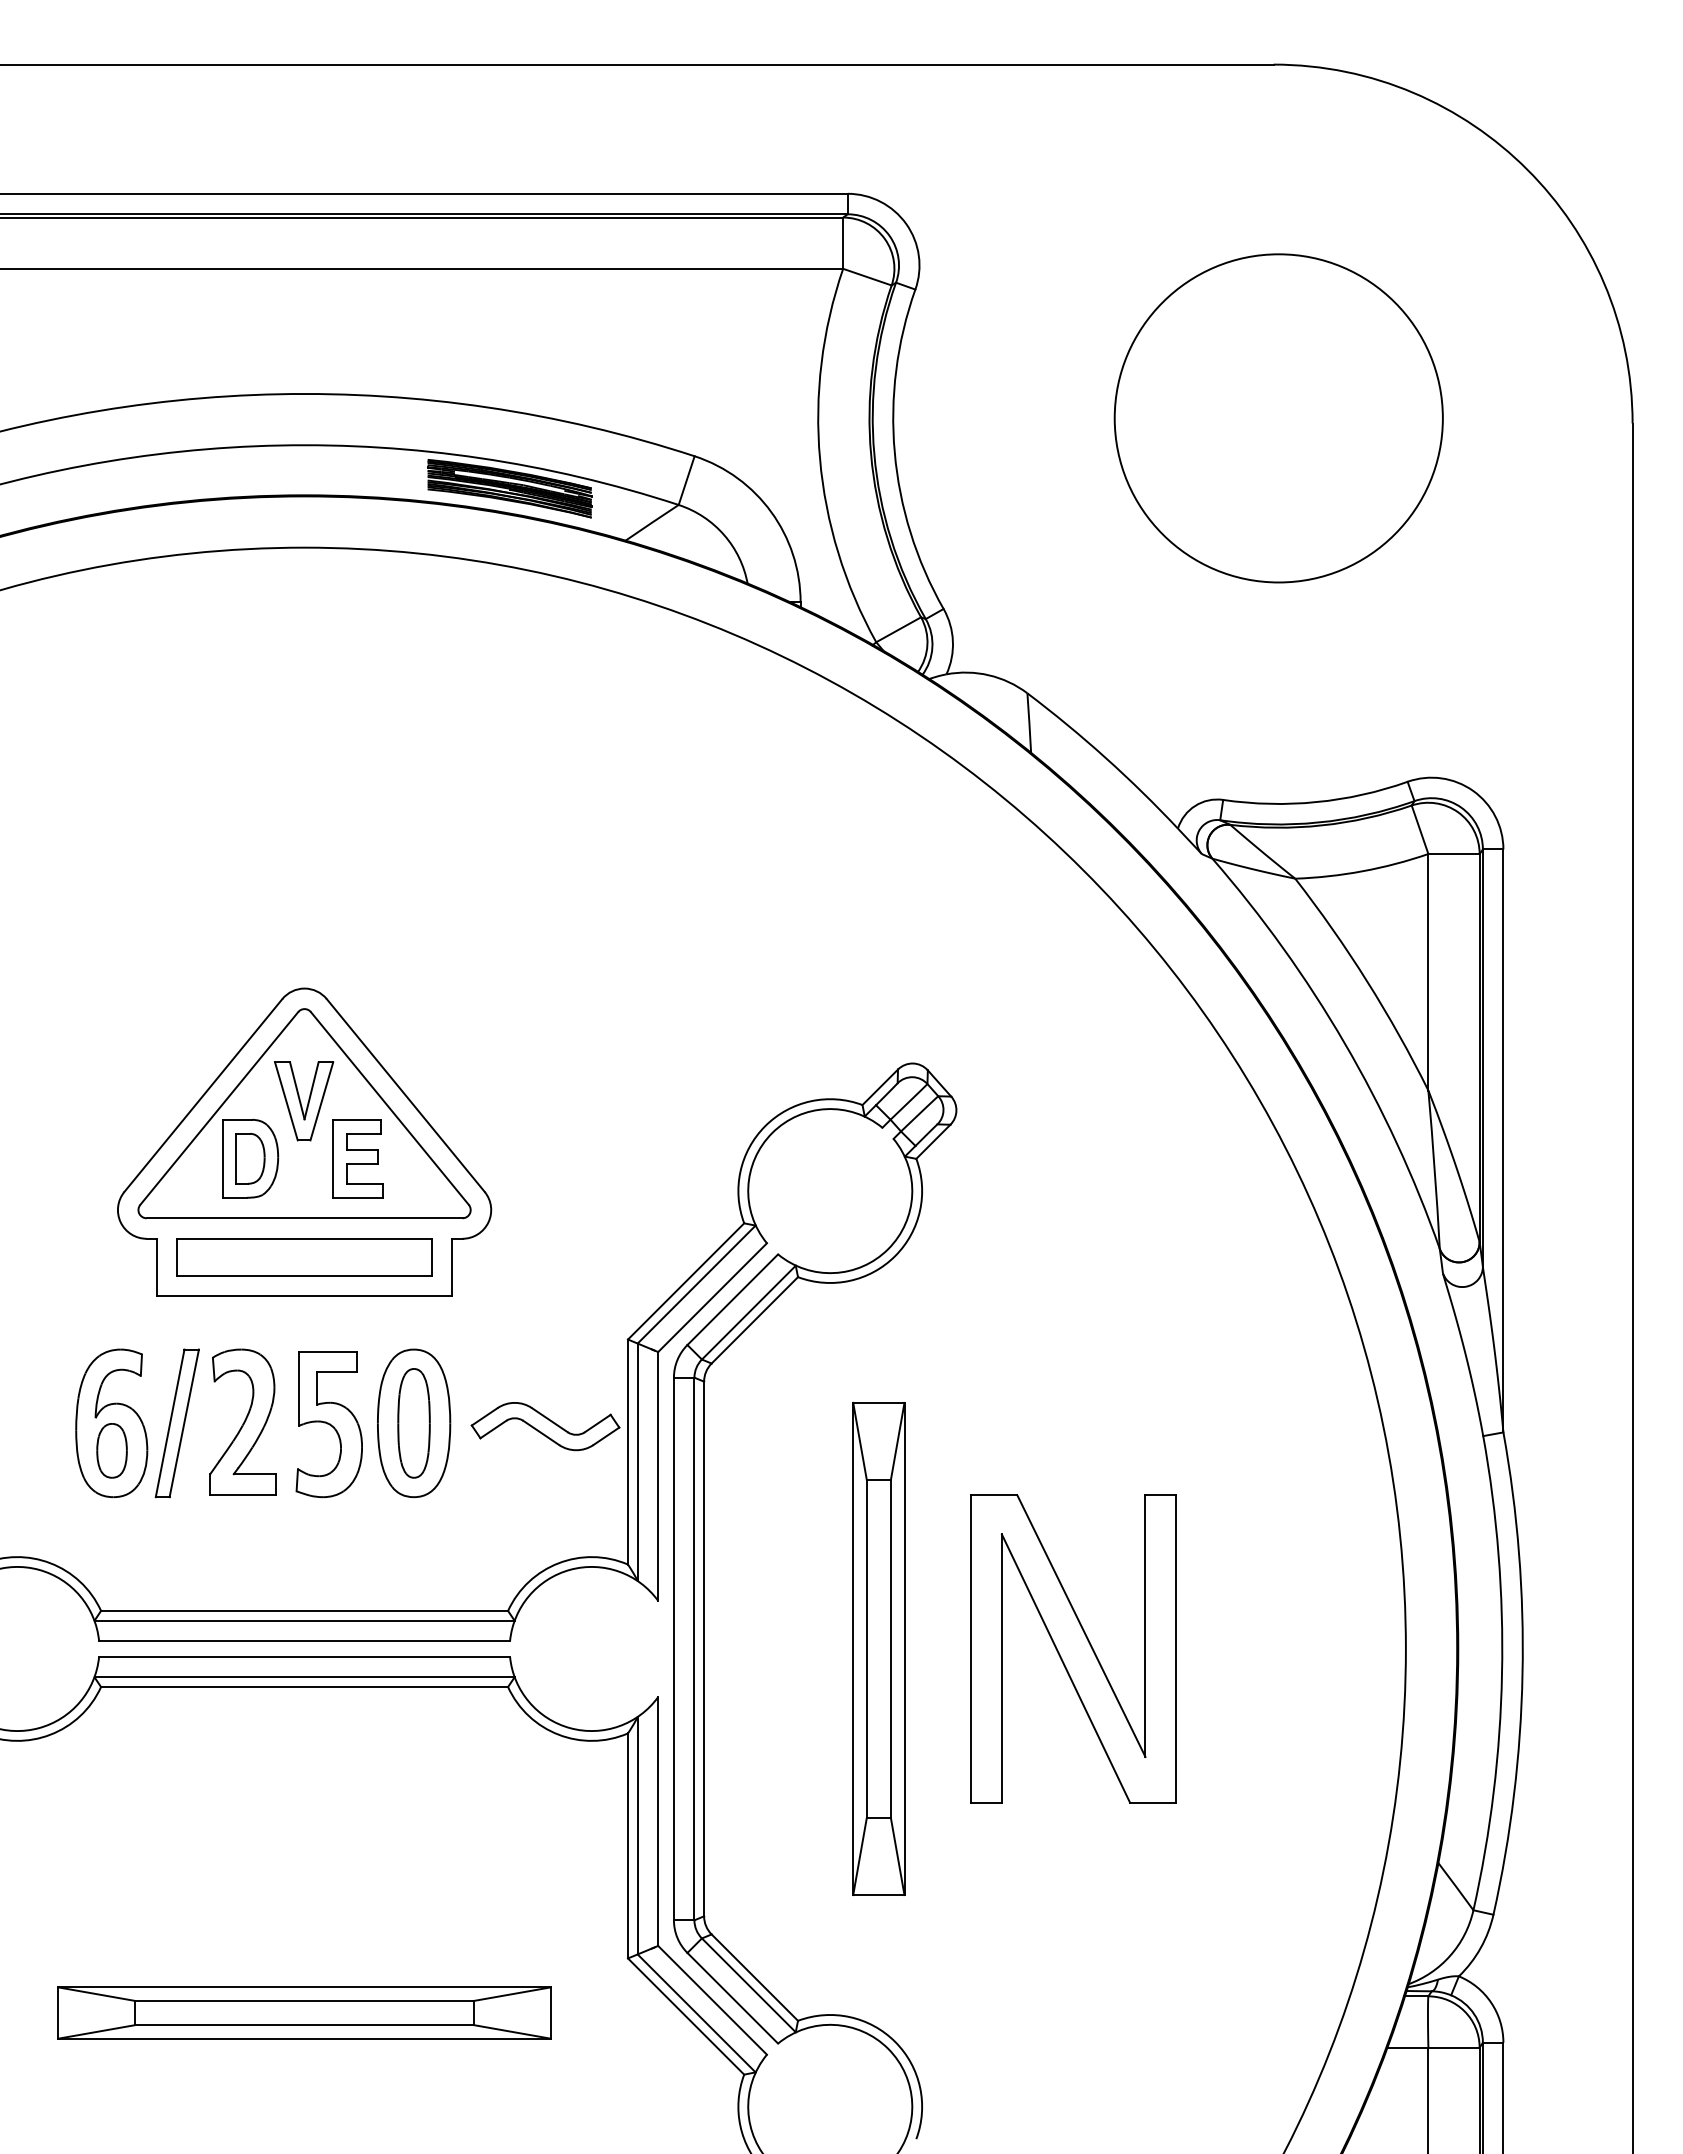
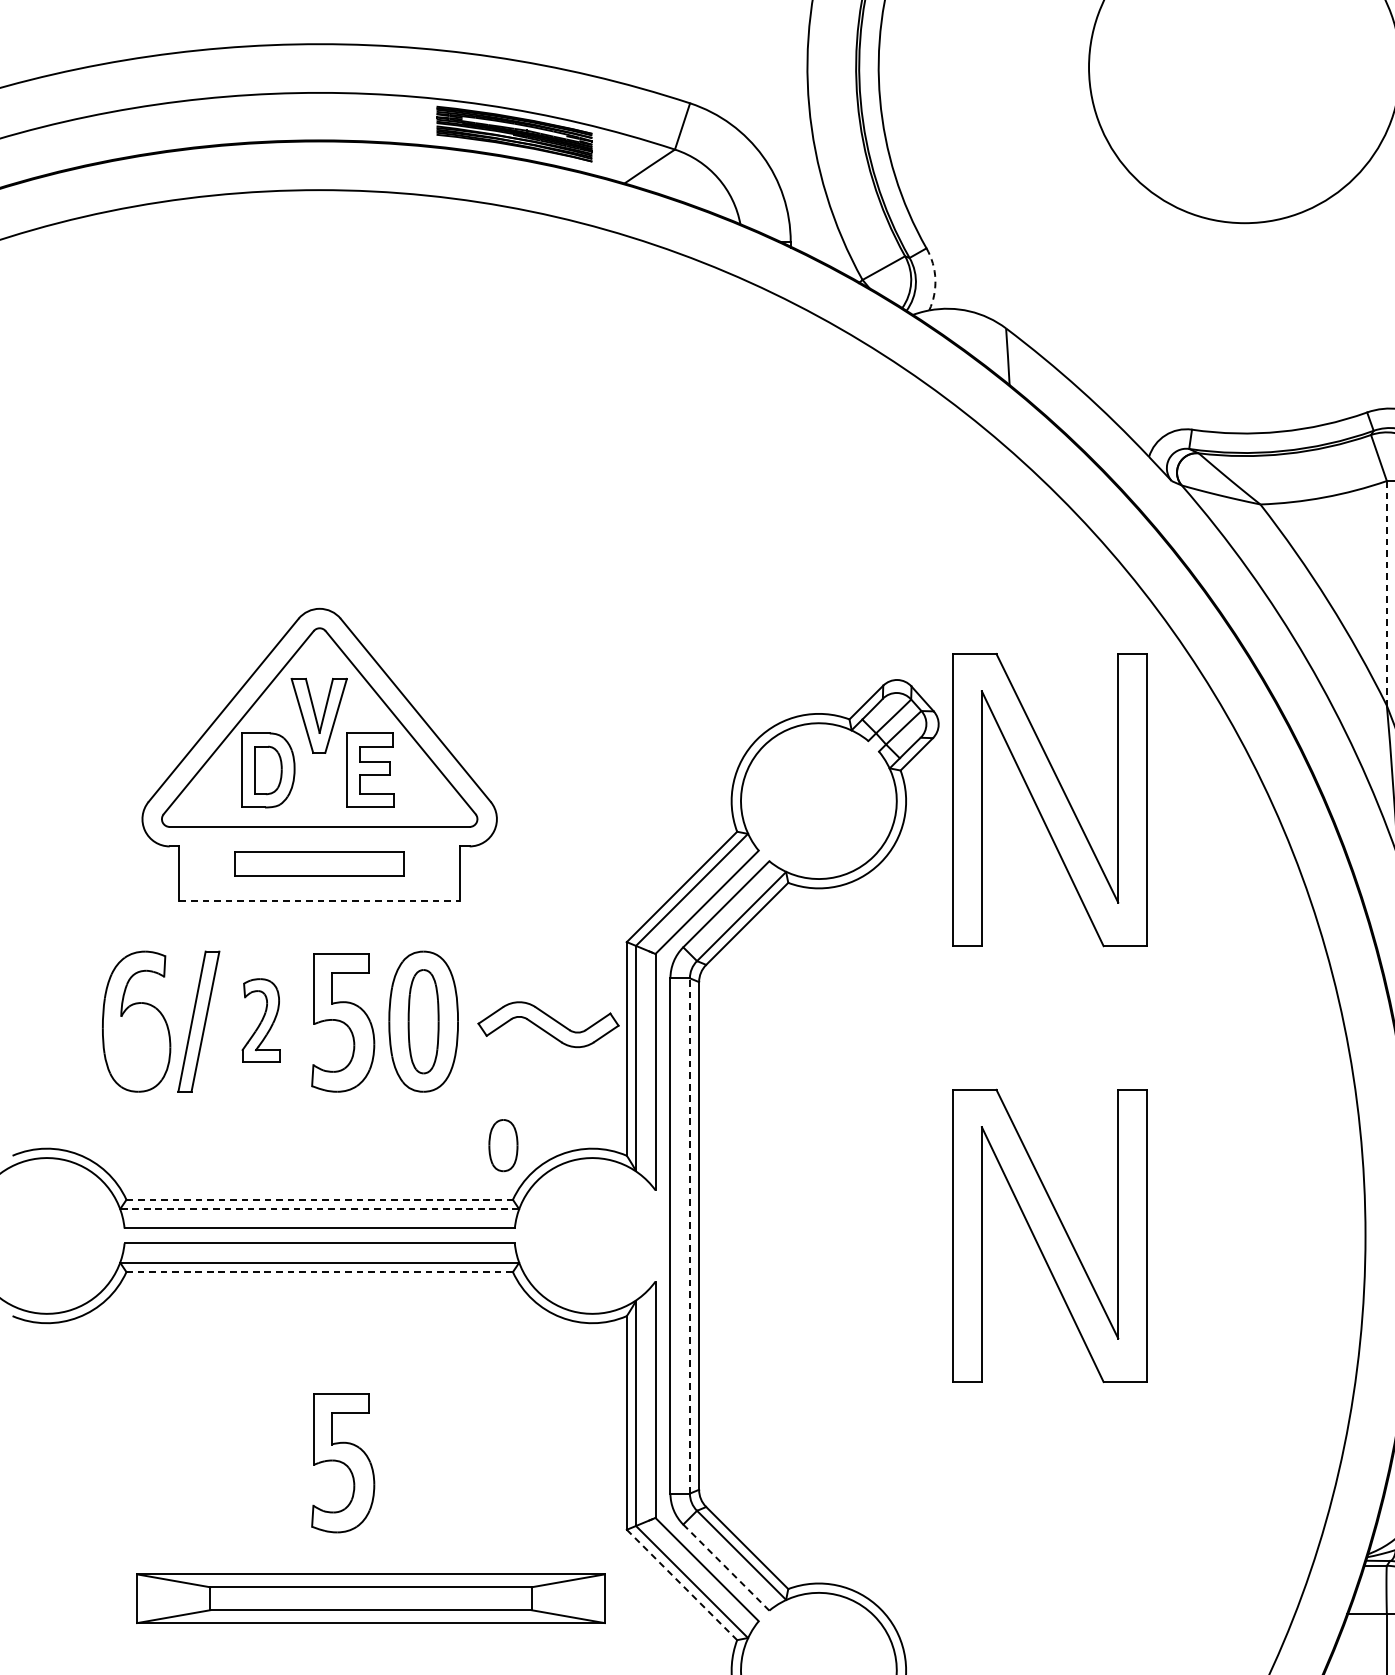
arc: (952, 641) -> (934, 279), solid -> dashed
line: (1428, 972) -> (1386, 593), solid -> dashed
part: (1073, 1189) -> (1049, 799), added
part: (304, 1257) -> (319, 864), size x0.7
line: (304, 1296) -> (319, 901), solid -> dashed
part: (242, 1421) -> (260, 1019), size x0.6
part: (111, 1450) -> (502, 1145), moved
line: (305, 1610) -> (320, 1199), solid -> dashed
line: (304, 1620) -> (319, 1208), solid -> dashed
line: (694, 1648) -> (689, 1235), solid -> dashed
part: (878, 1648) -> (864, 1235), removed
line: (304, 1687) -> (319, 1272), solid -> dashed
part: (328, 1888) -> (342, 1463), added
line: (732, 1997) -> (726, 1566), solid -> dashed
part: (304, 2012) -> (370, 1598), moved
line: (686, 2016) -> (682, 1584), solid -> dashed

